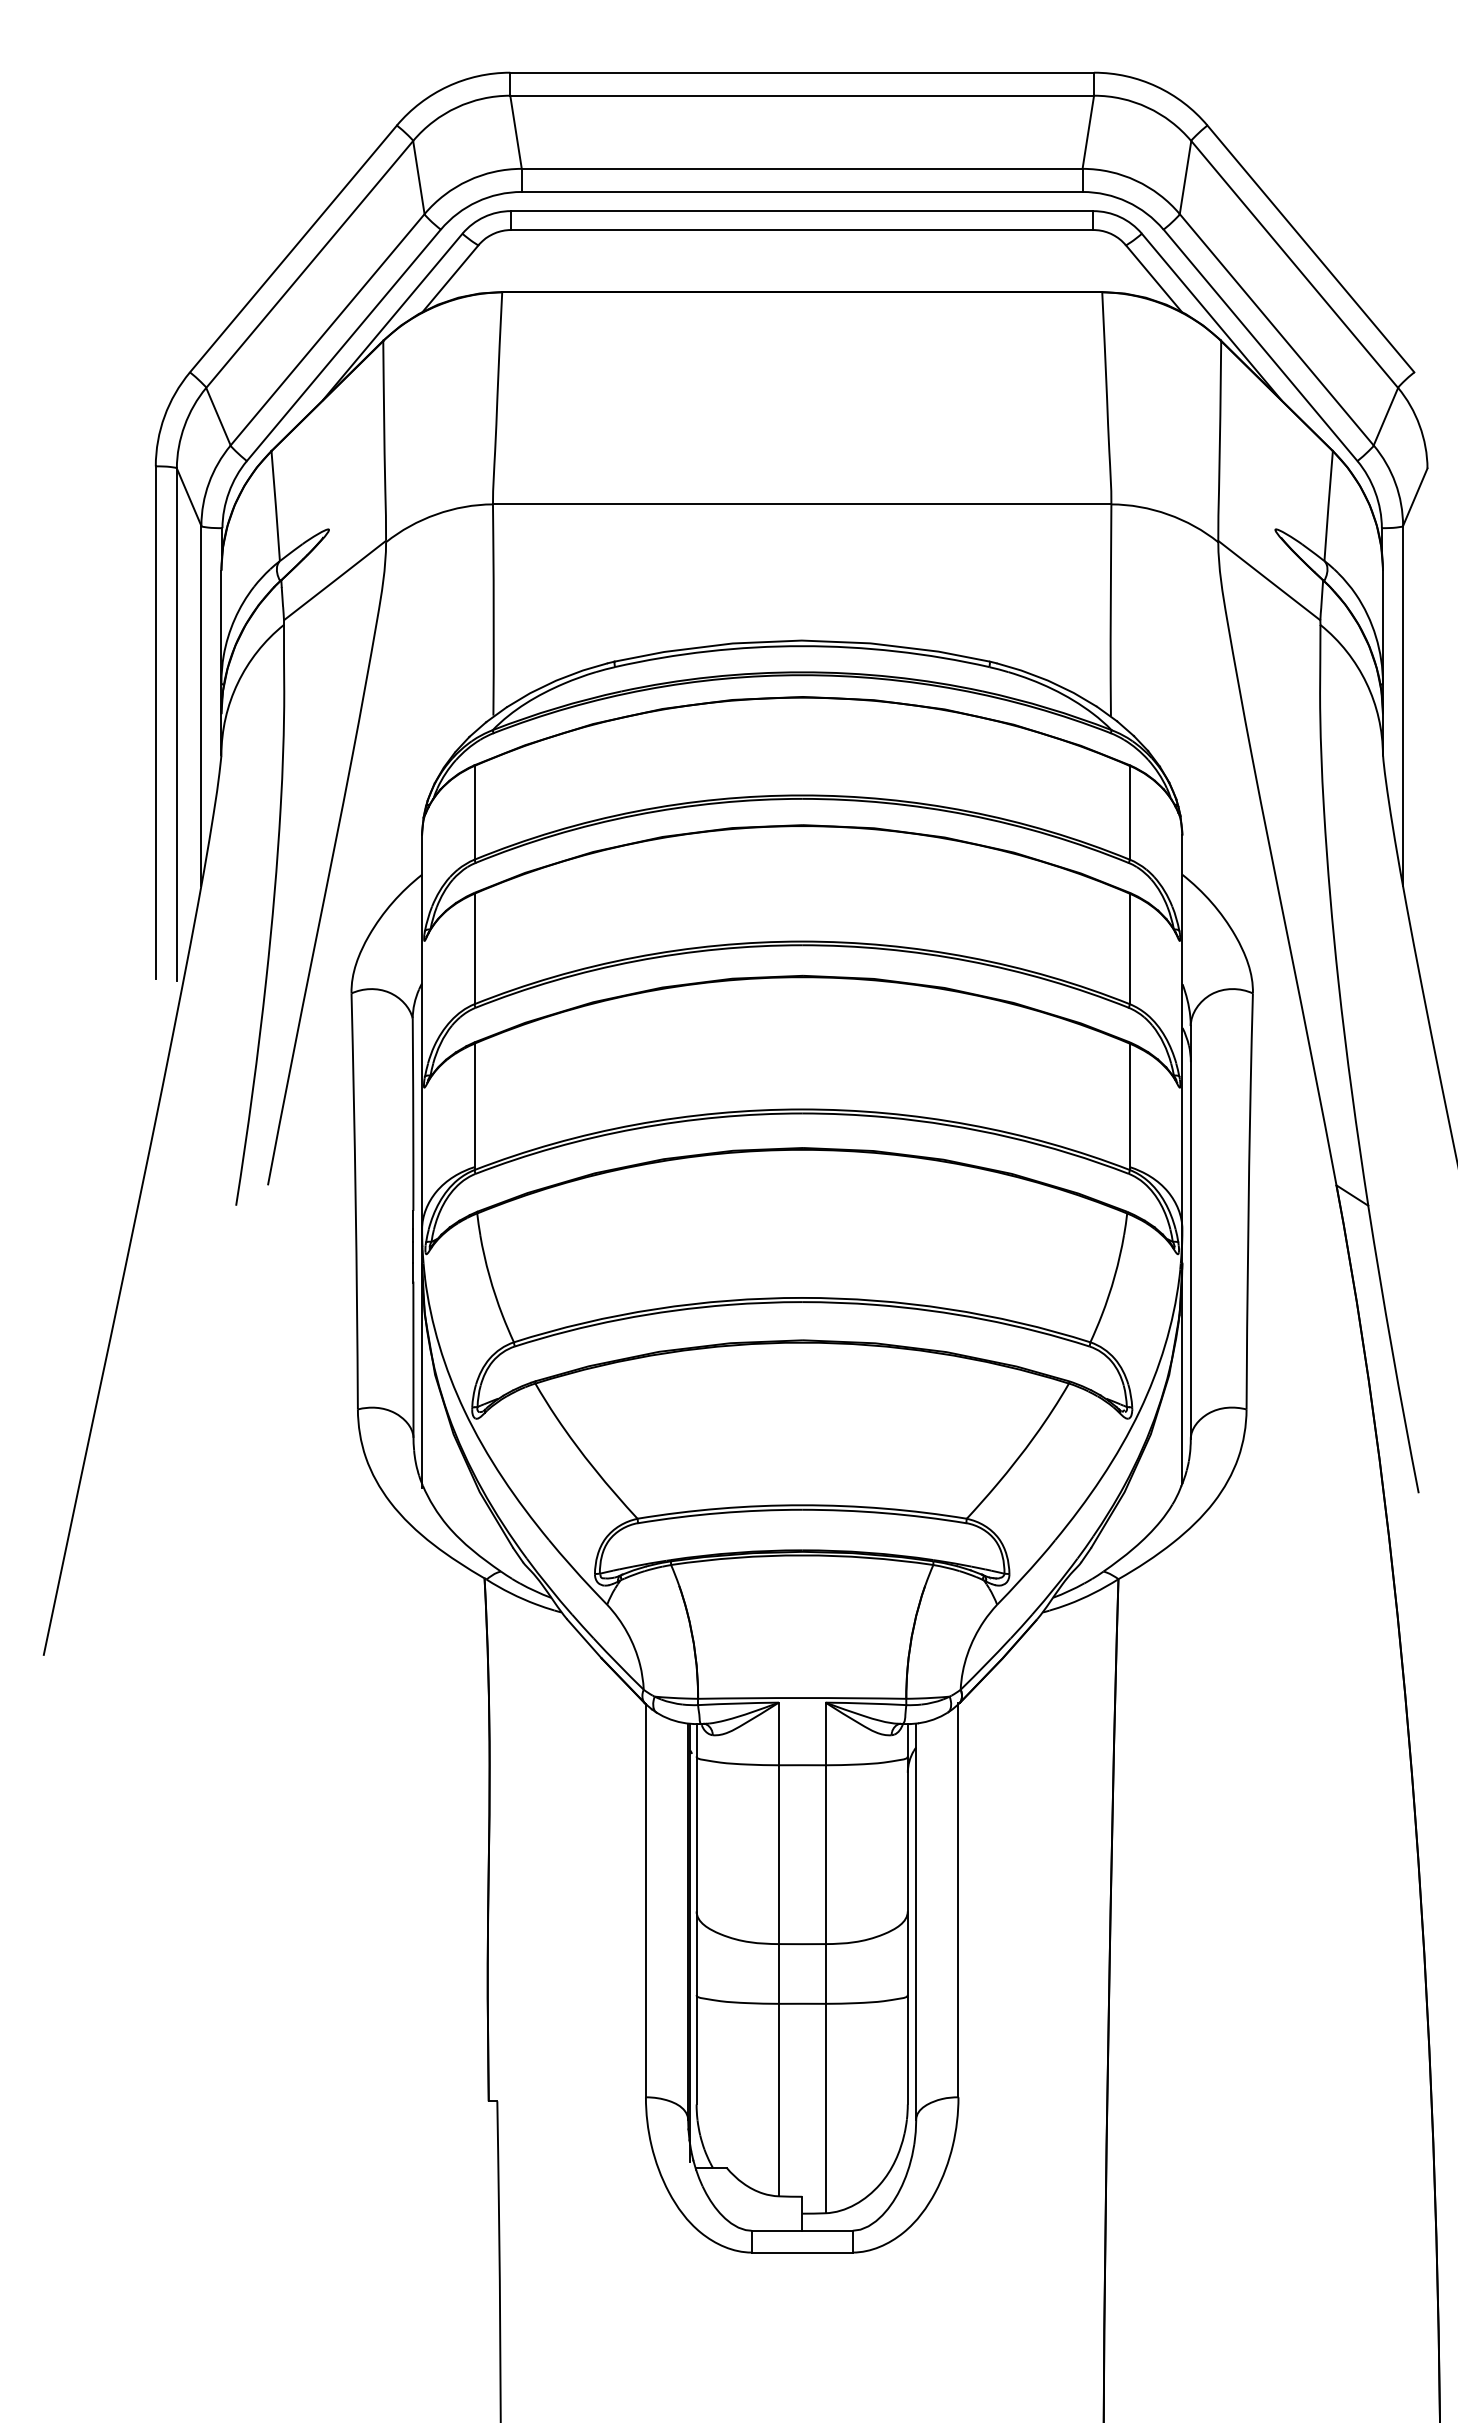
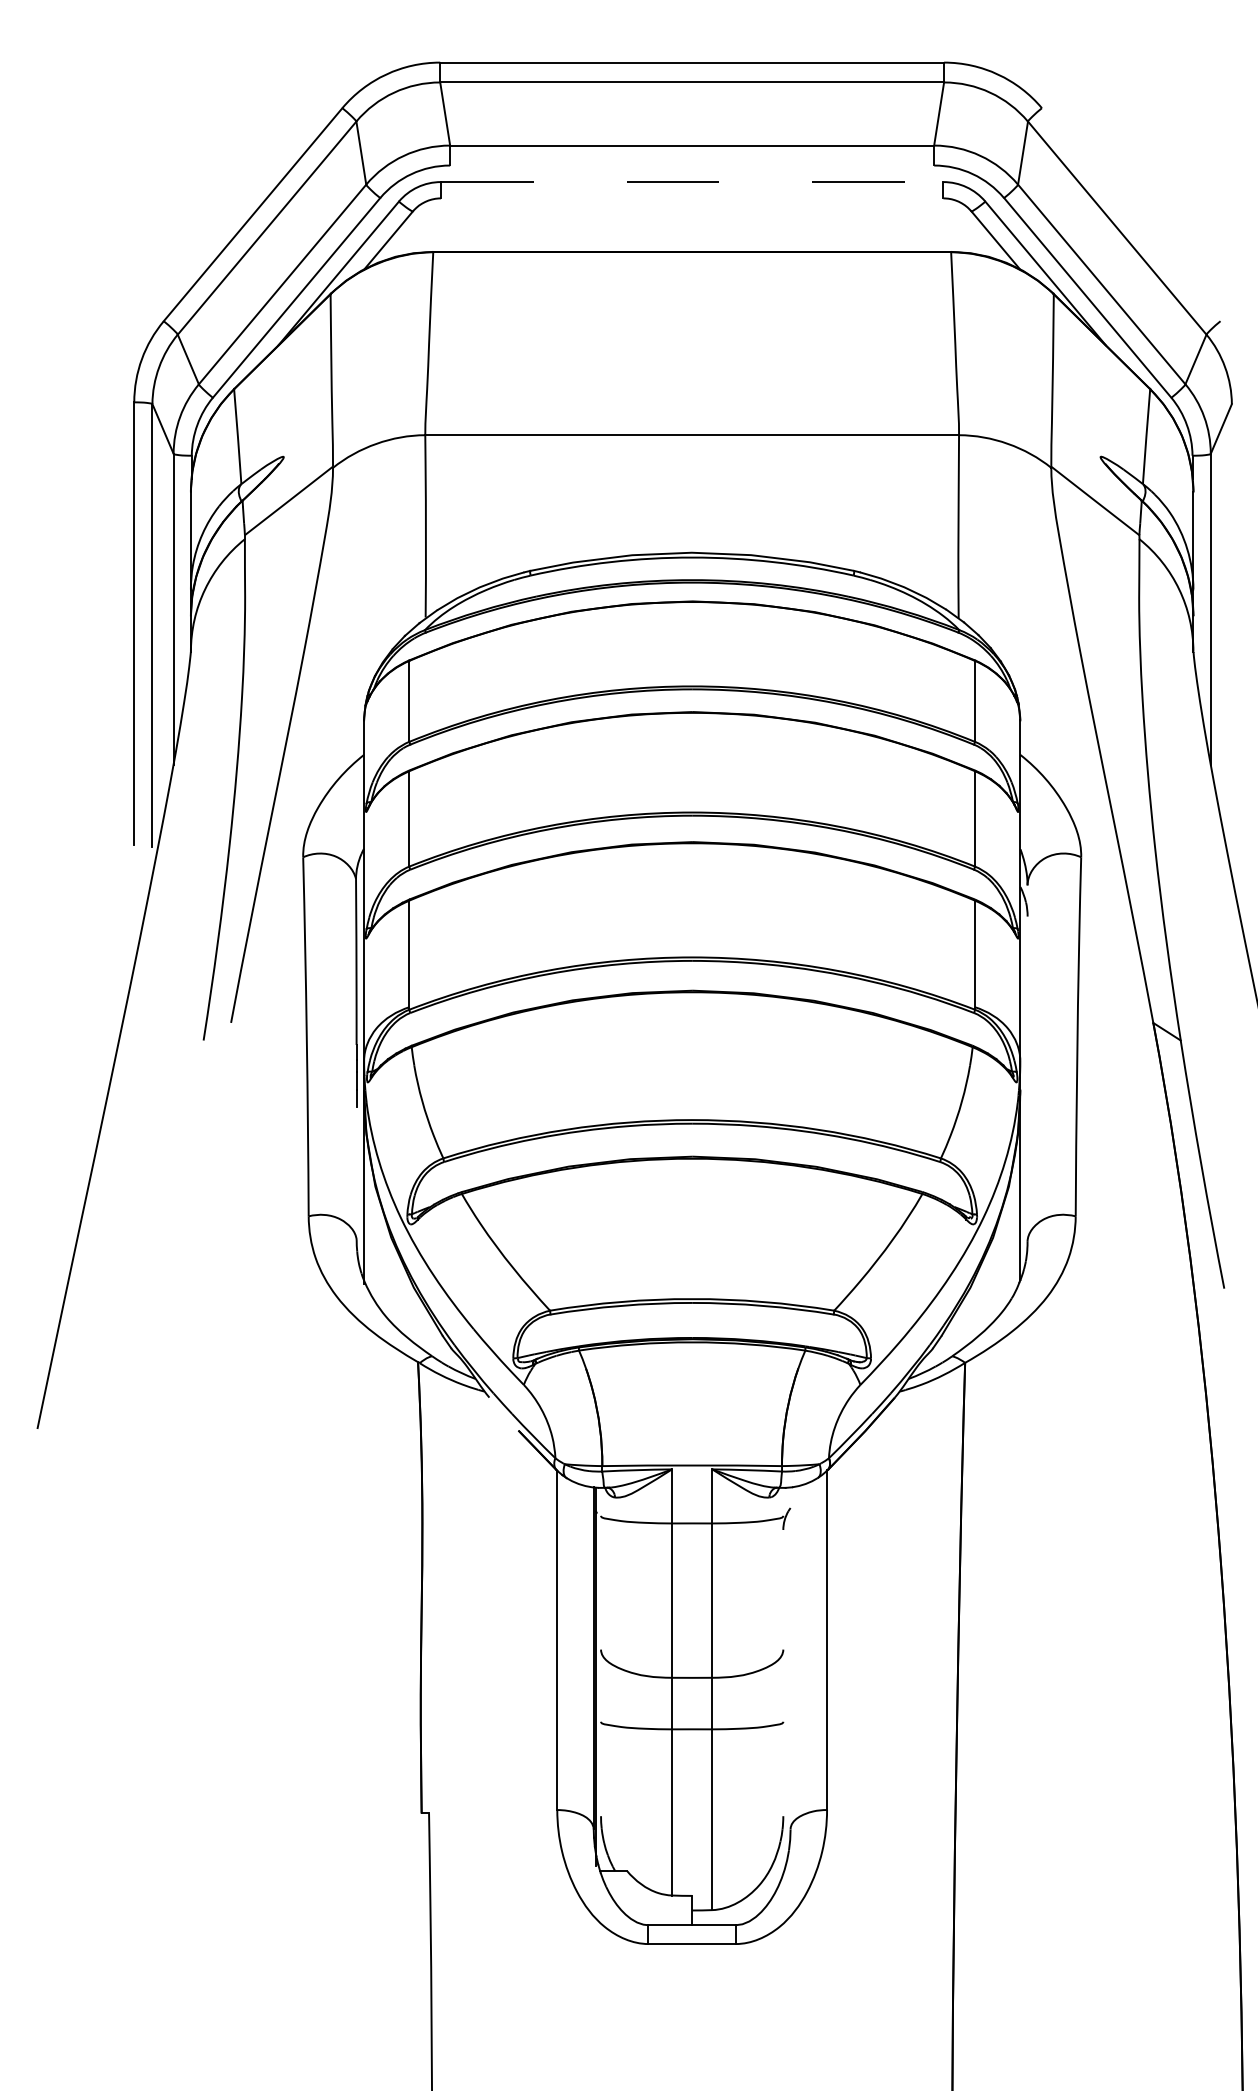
line: (801, 191) -> (691, 165), removed
line: (802, 211) -> (692, 182), solid -> dashed
line: (802, 230) -> (692, 198), removed
line: (1310, 248) -> (1130, 214), removed
line: (1190, 1232) -> (1027, 1063), removed
line: (413, 1359) -> (356, 1173), removed
line: (584, 1638) -> (504, 1414), removed
line: (696, 1914) -> (600, 1652), removed
line: (907, 1914) -> (783, 1652), removed
line: (916, 1921) -> (790, 1658), removed

